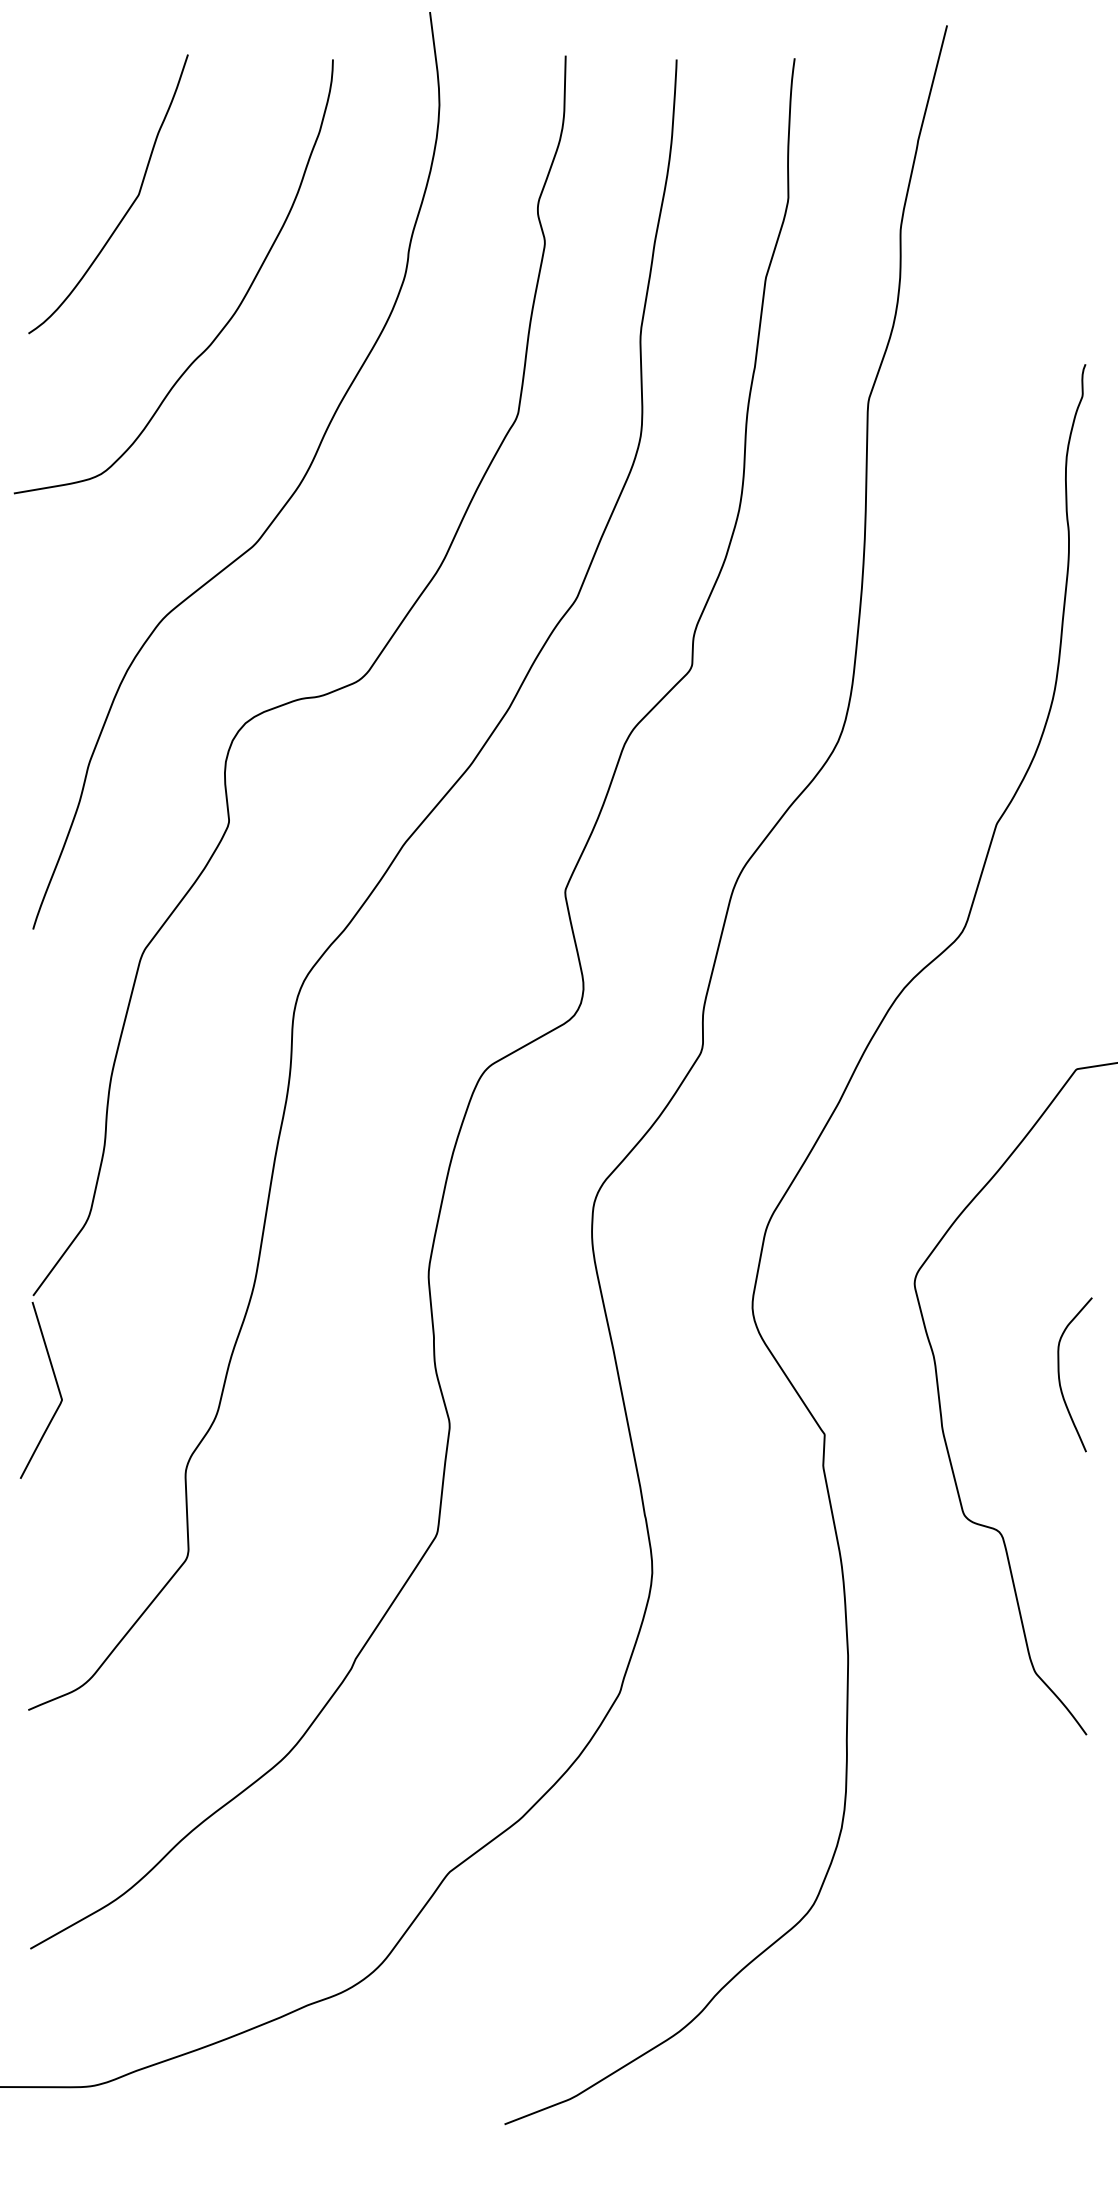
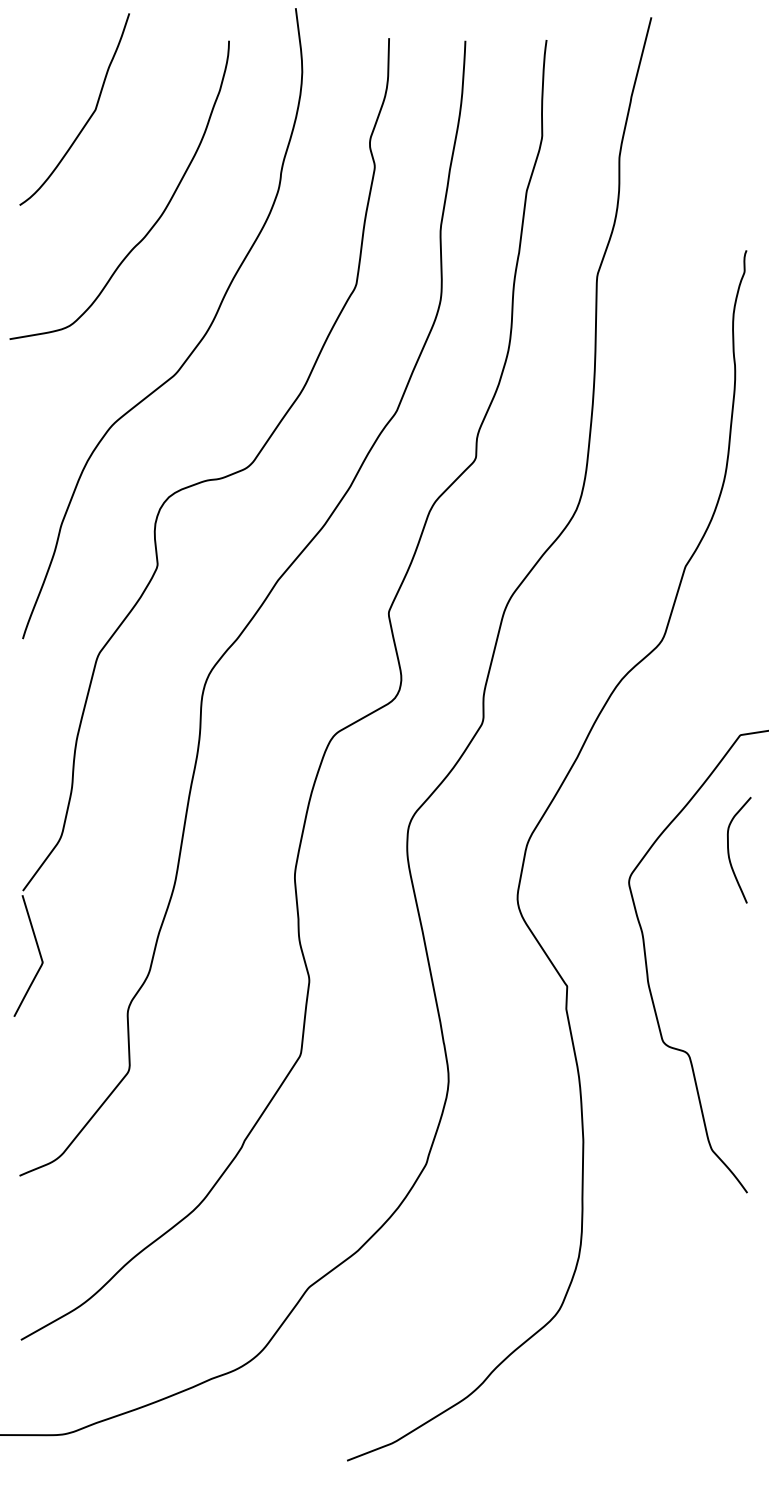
curve: (128, 207) -> (88, 118), moved
curve: (1060, 1375) -> (729, 850), moved

